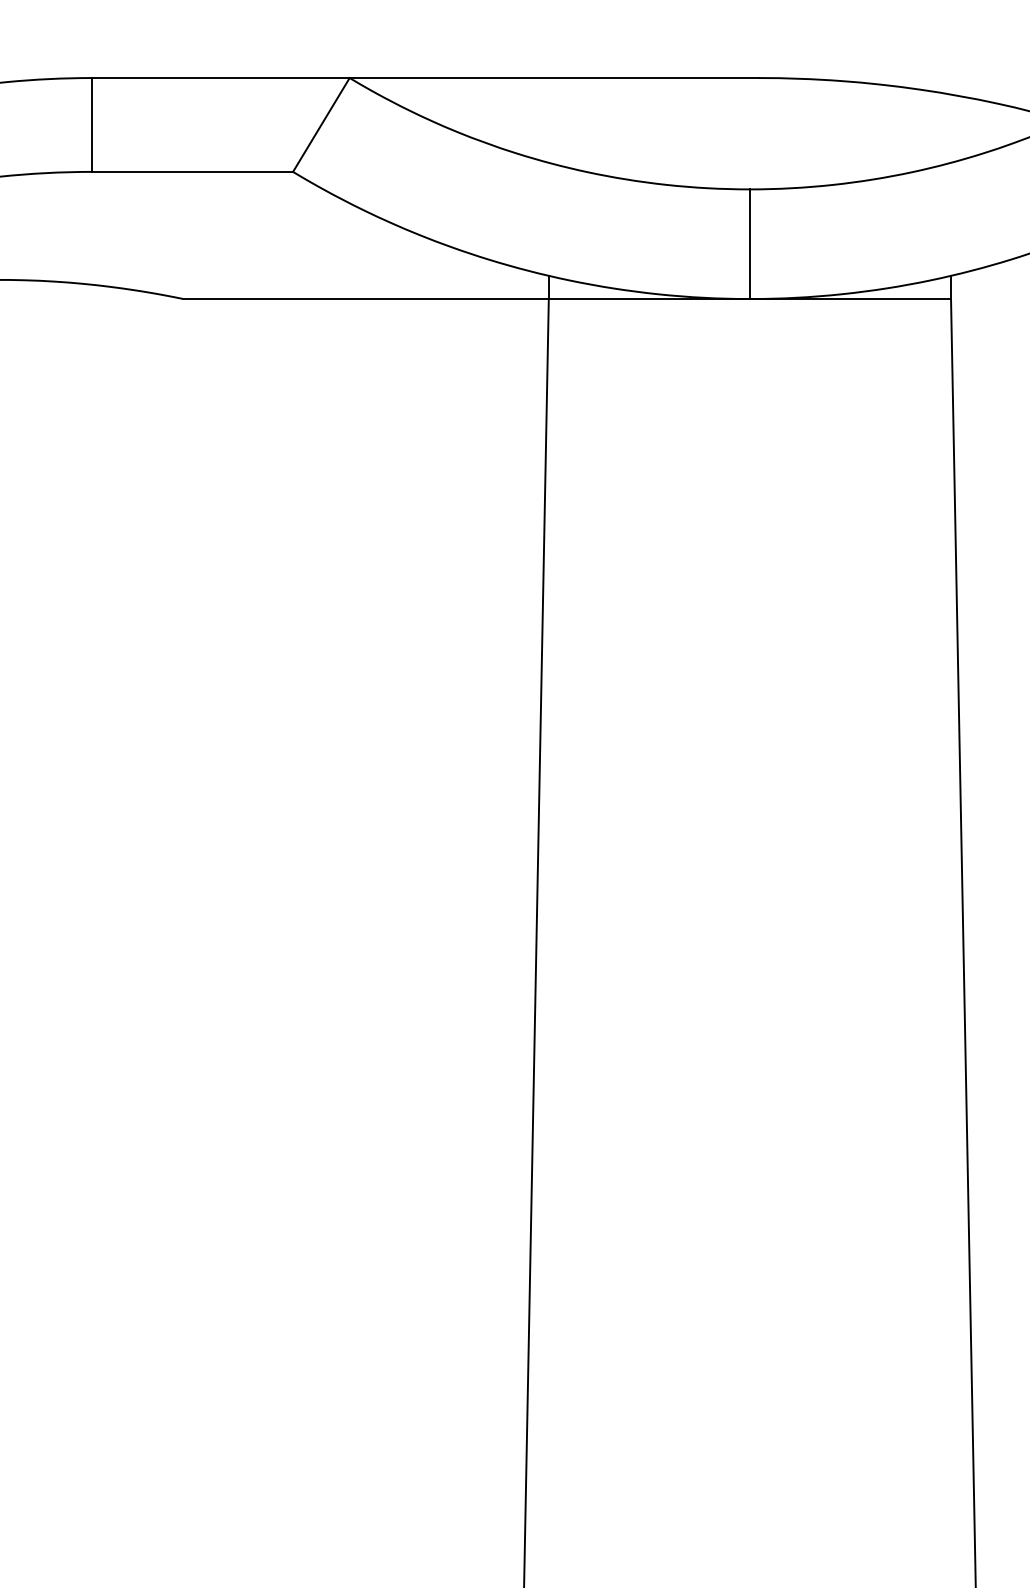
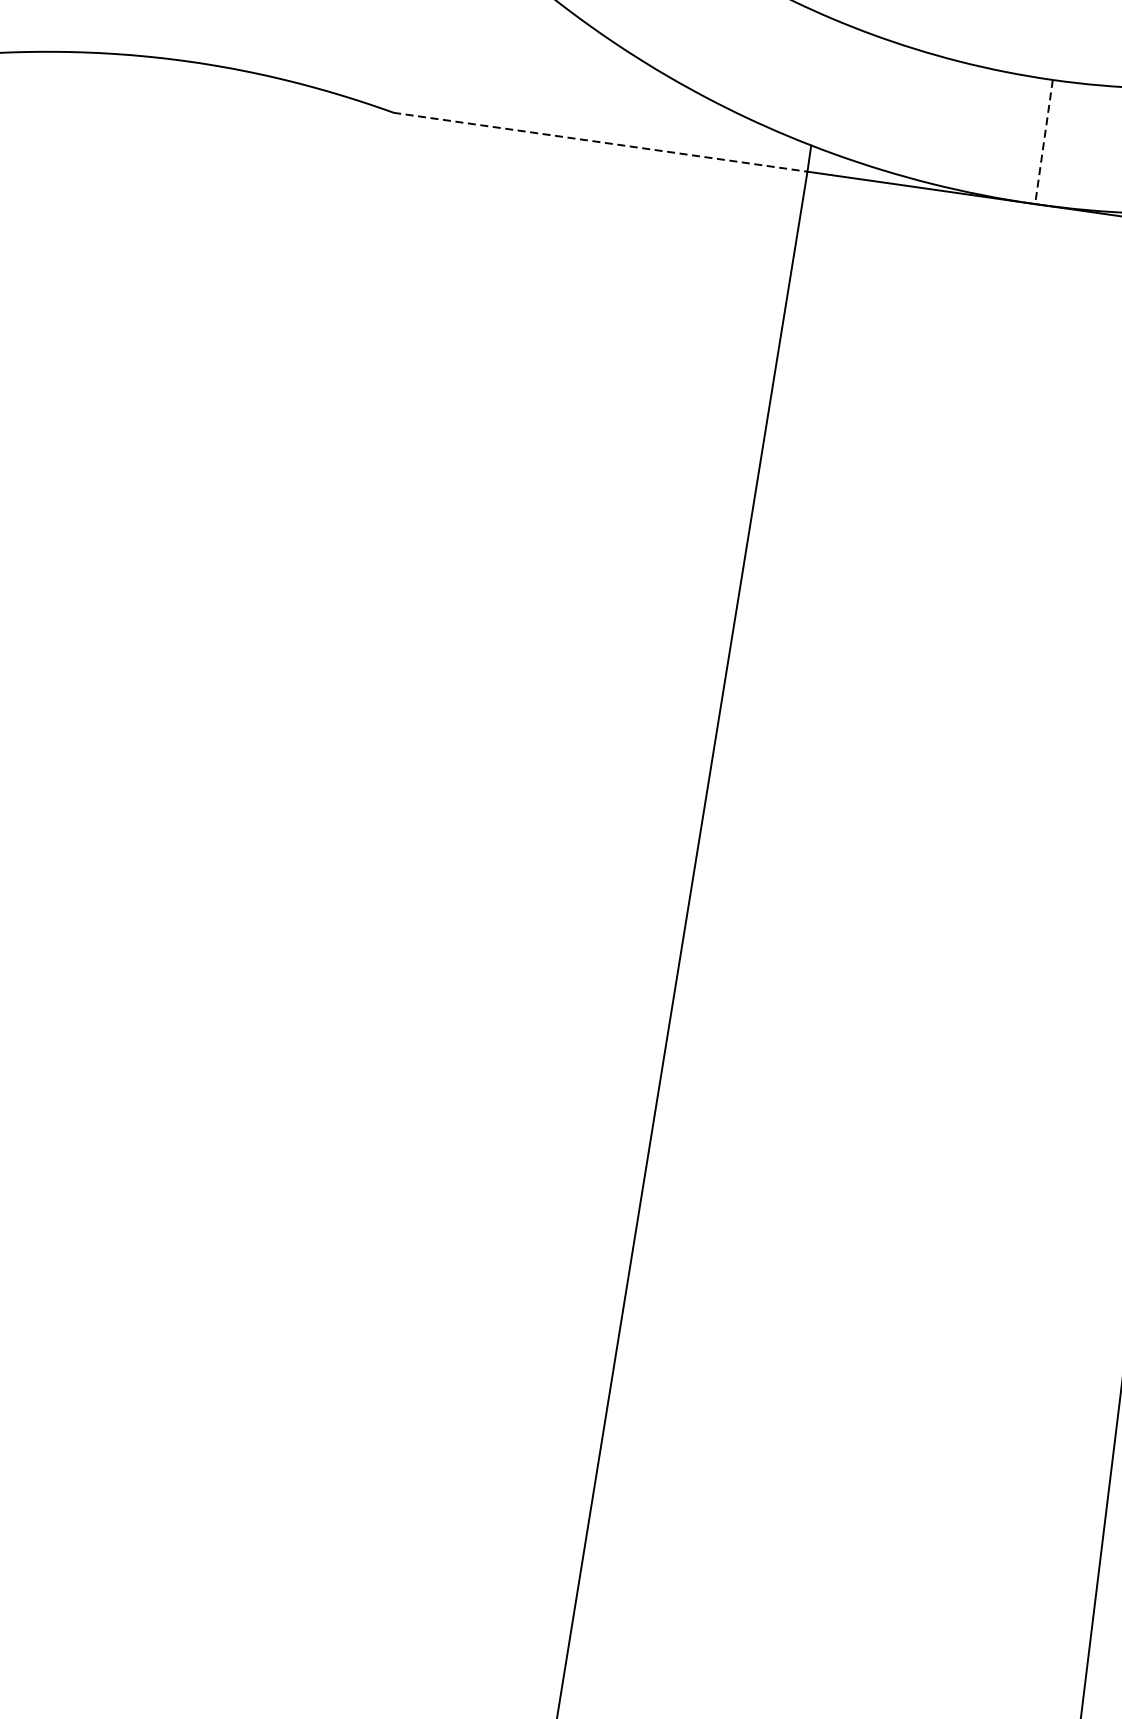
line: (749, 244) -> (1043, 142), solid -> dashed
line: (365, 299) -> (599, 142), solid -> dashed

